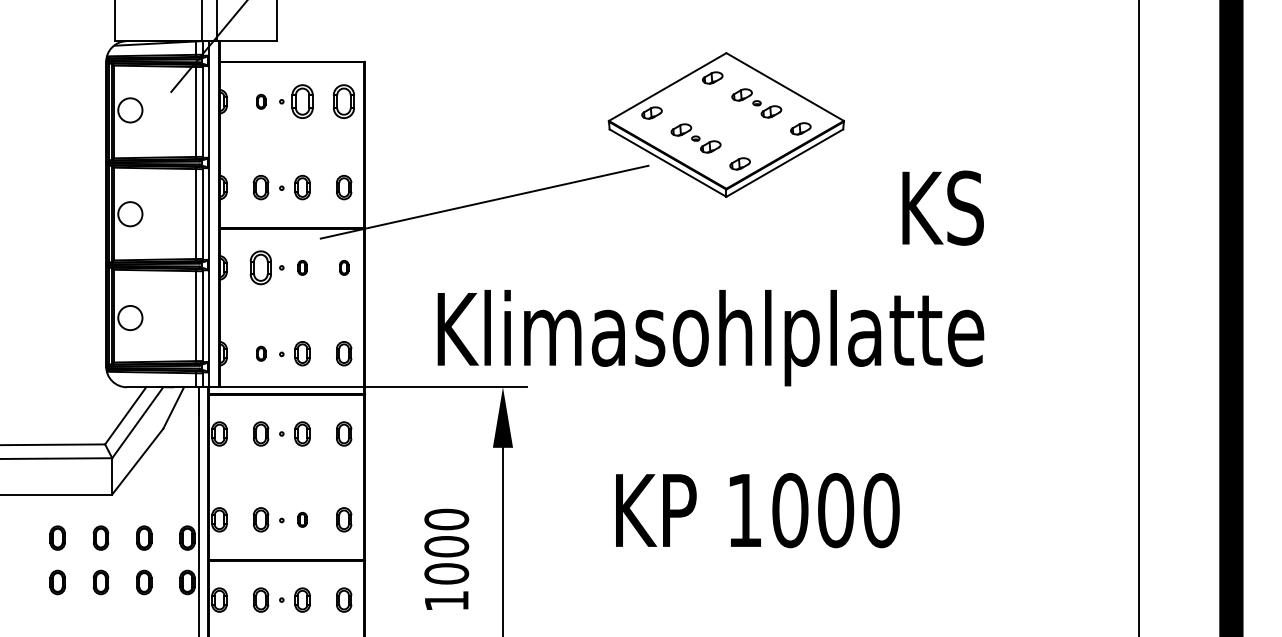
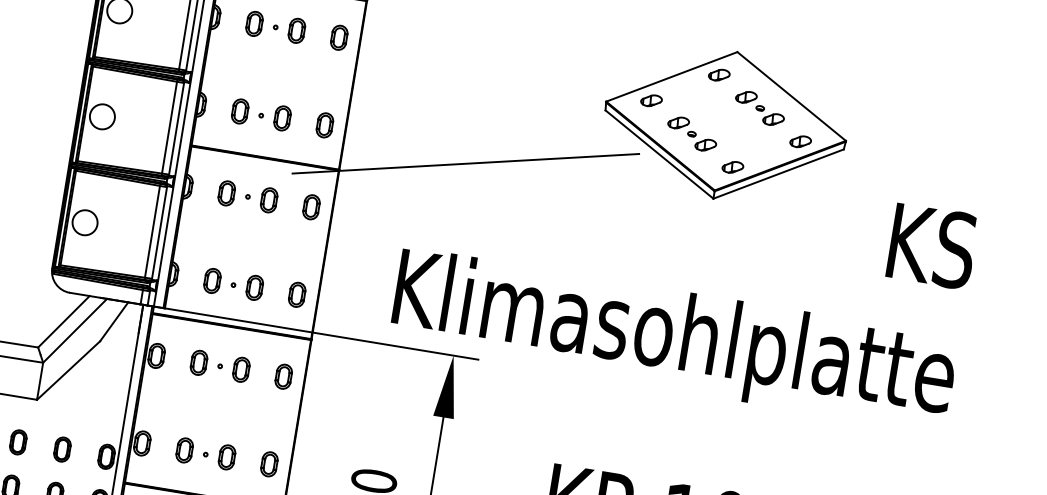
part: (261, 101) -> (255, 23), size x1.67
part: (302, 101) -> (296, 30), size x0.71
part: (344, 101) -> (339, 37), size x0.71
part: (261, 267) -> (227, 193), size x0.71
part: (302, 267) -> (269, 199), size x1.67
part: (344, 267) -> (311, 206), size x1.67
part: (261, 353) -> (212, 280), size x1.67
part: (302, 519) -> (227, 457), size x1.67

